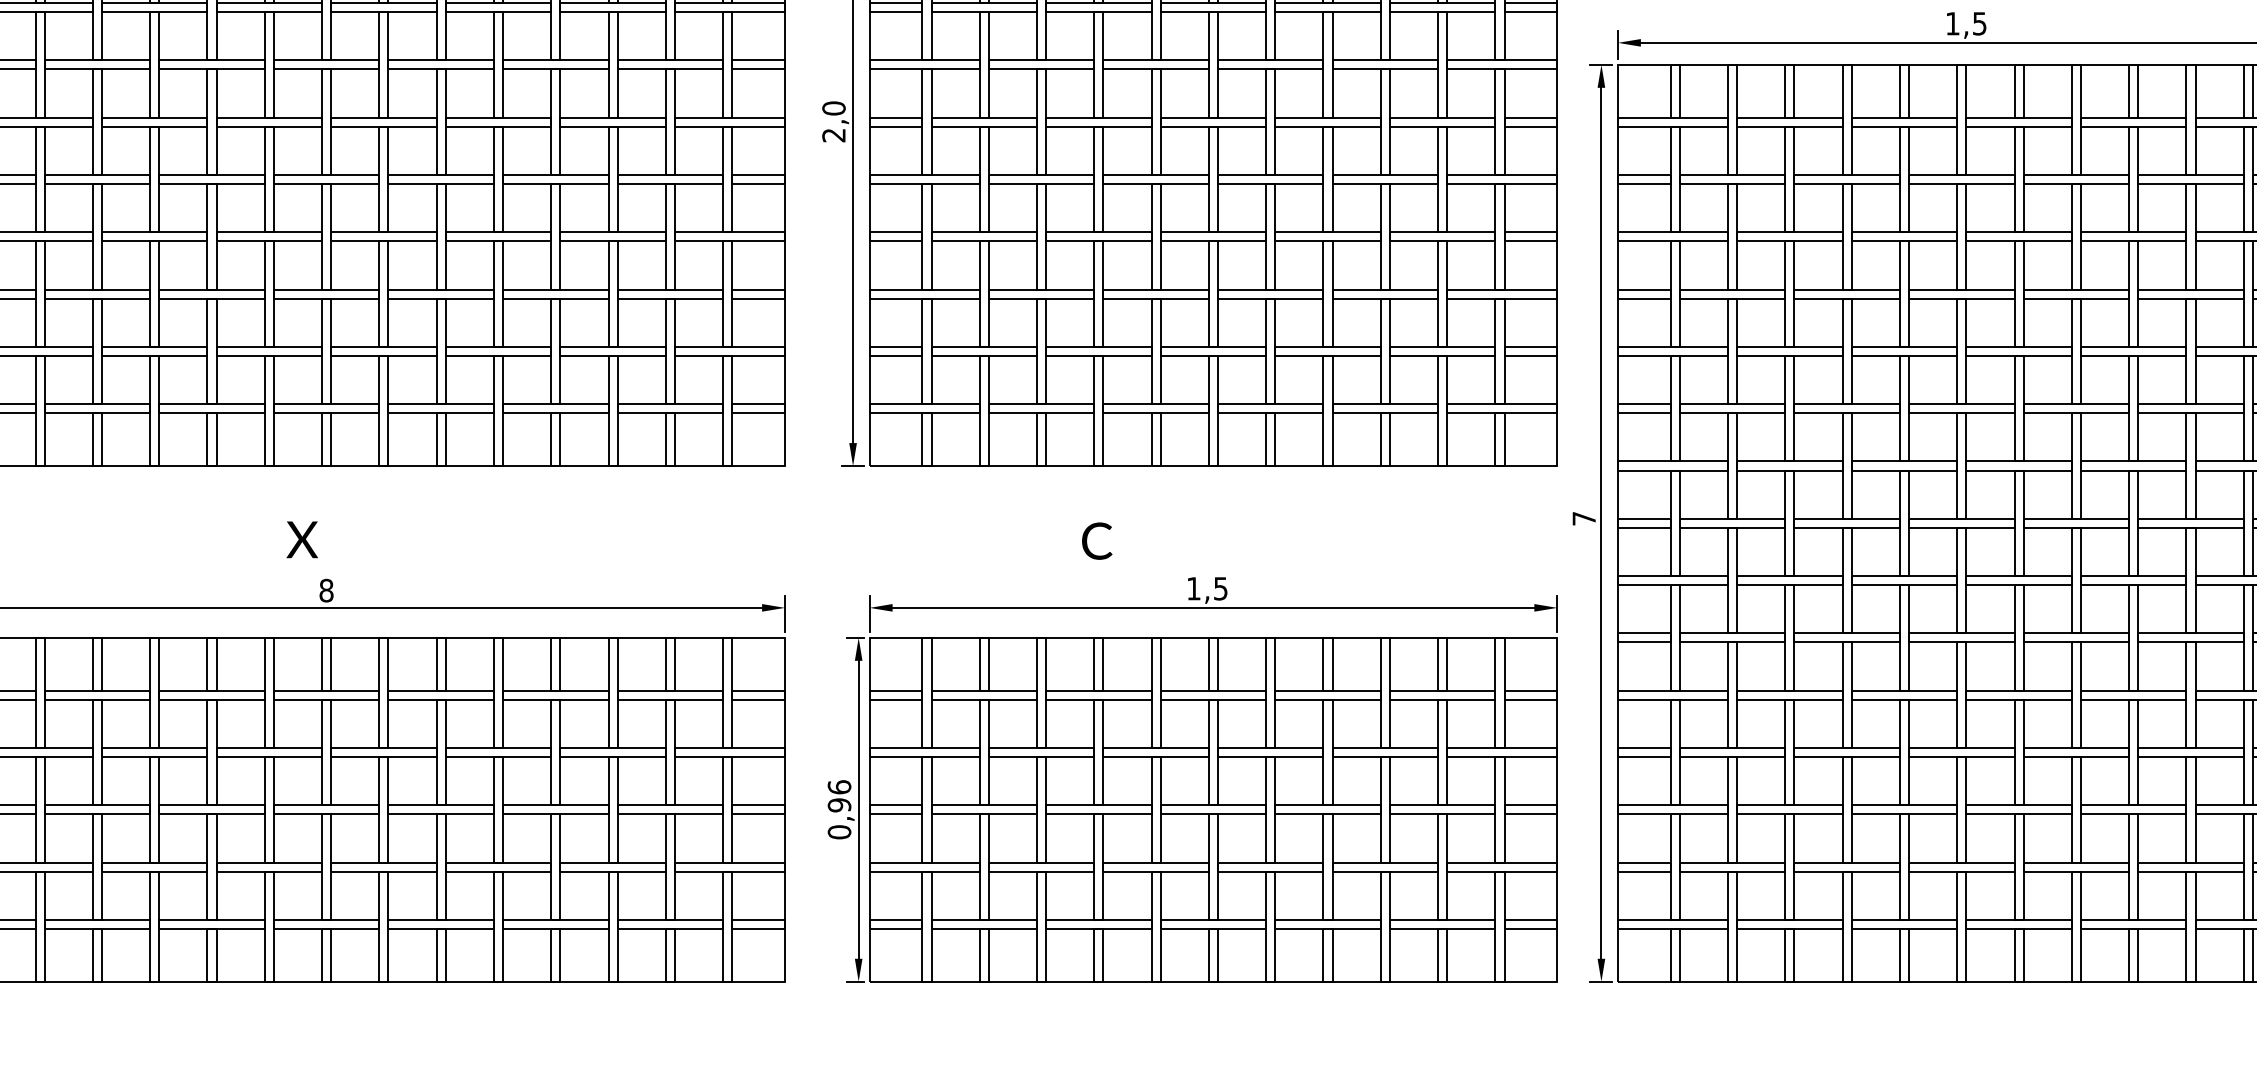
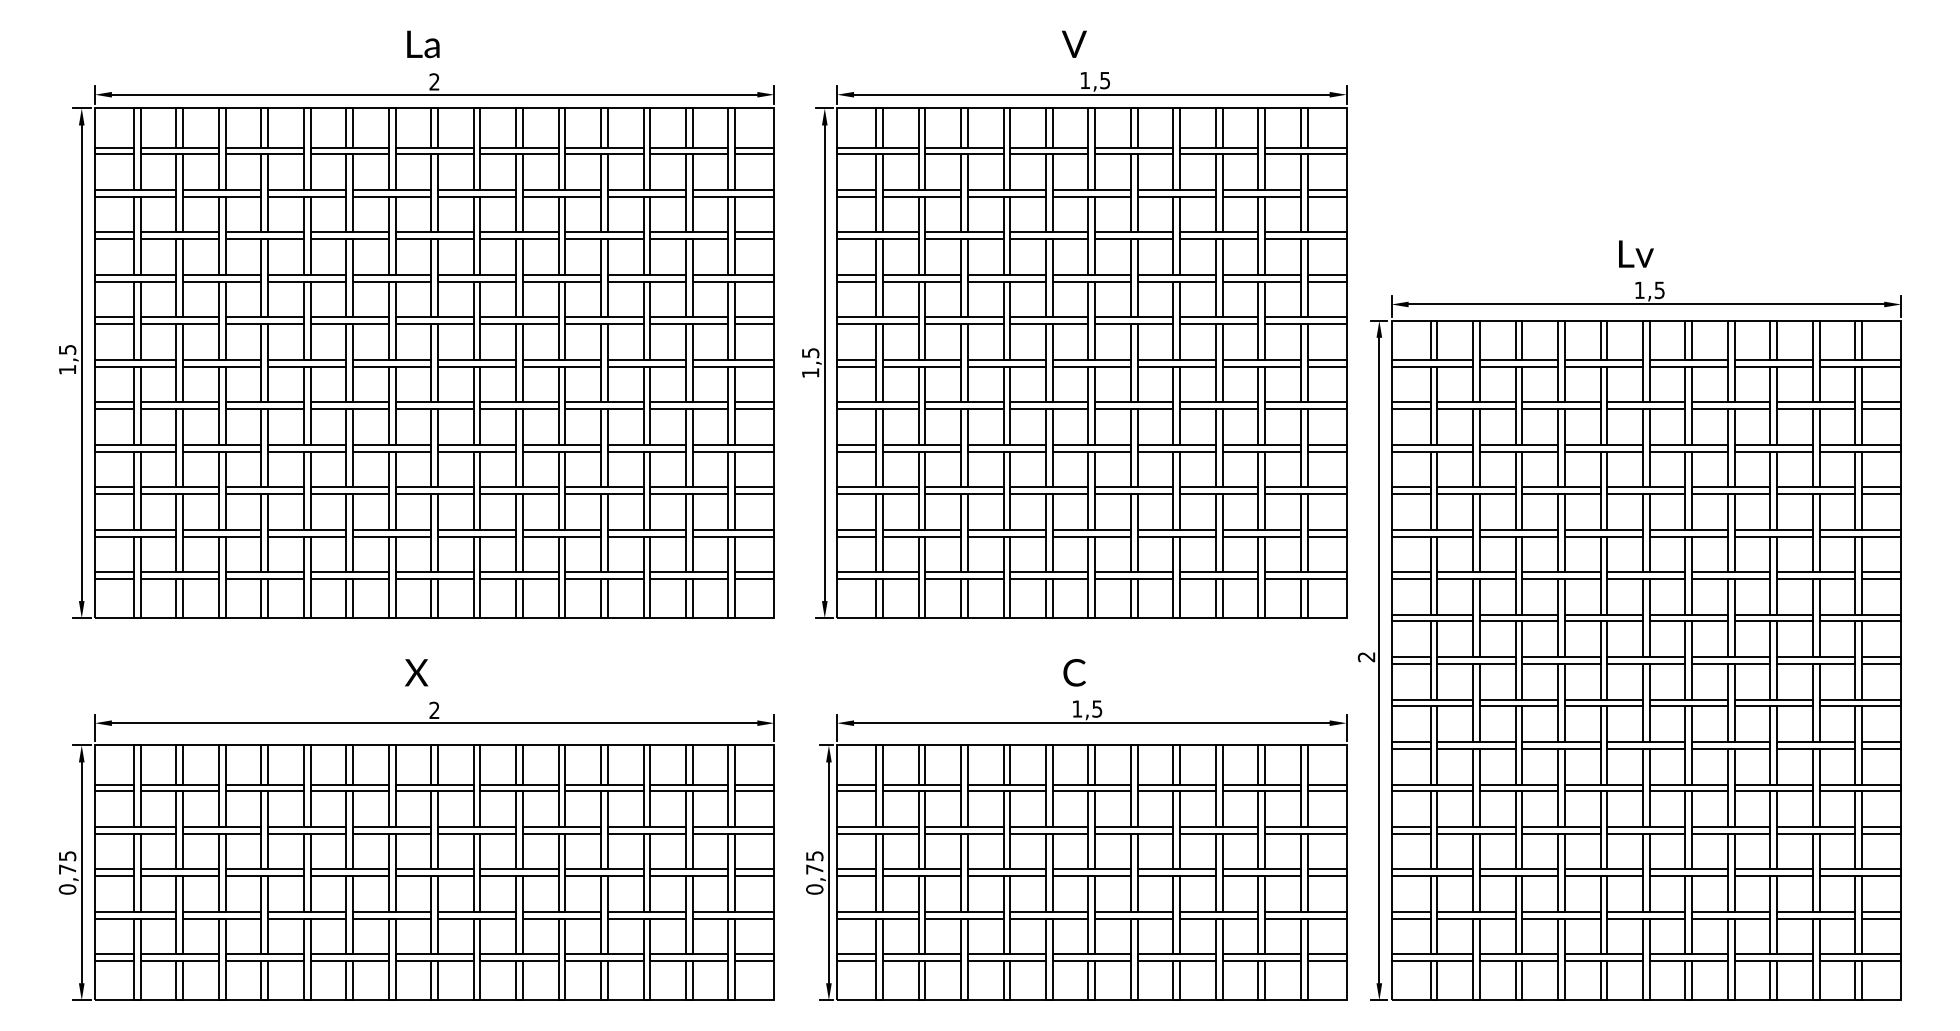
text: (833, 121) -> (810, 362), 2,0 -> 1,5
text: (1584, 519) -> (1366, 657), 7 -> 2
text: (1096, 540) -> (1074, 672), moved
text: (326, 590) -> (434, 710), 8 -> 2
text: (839, 795) -> (814, 862), 0,96 -> 0,75

